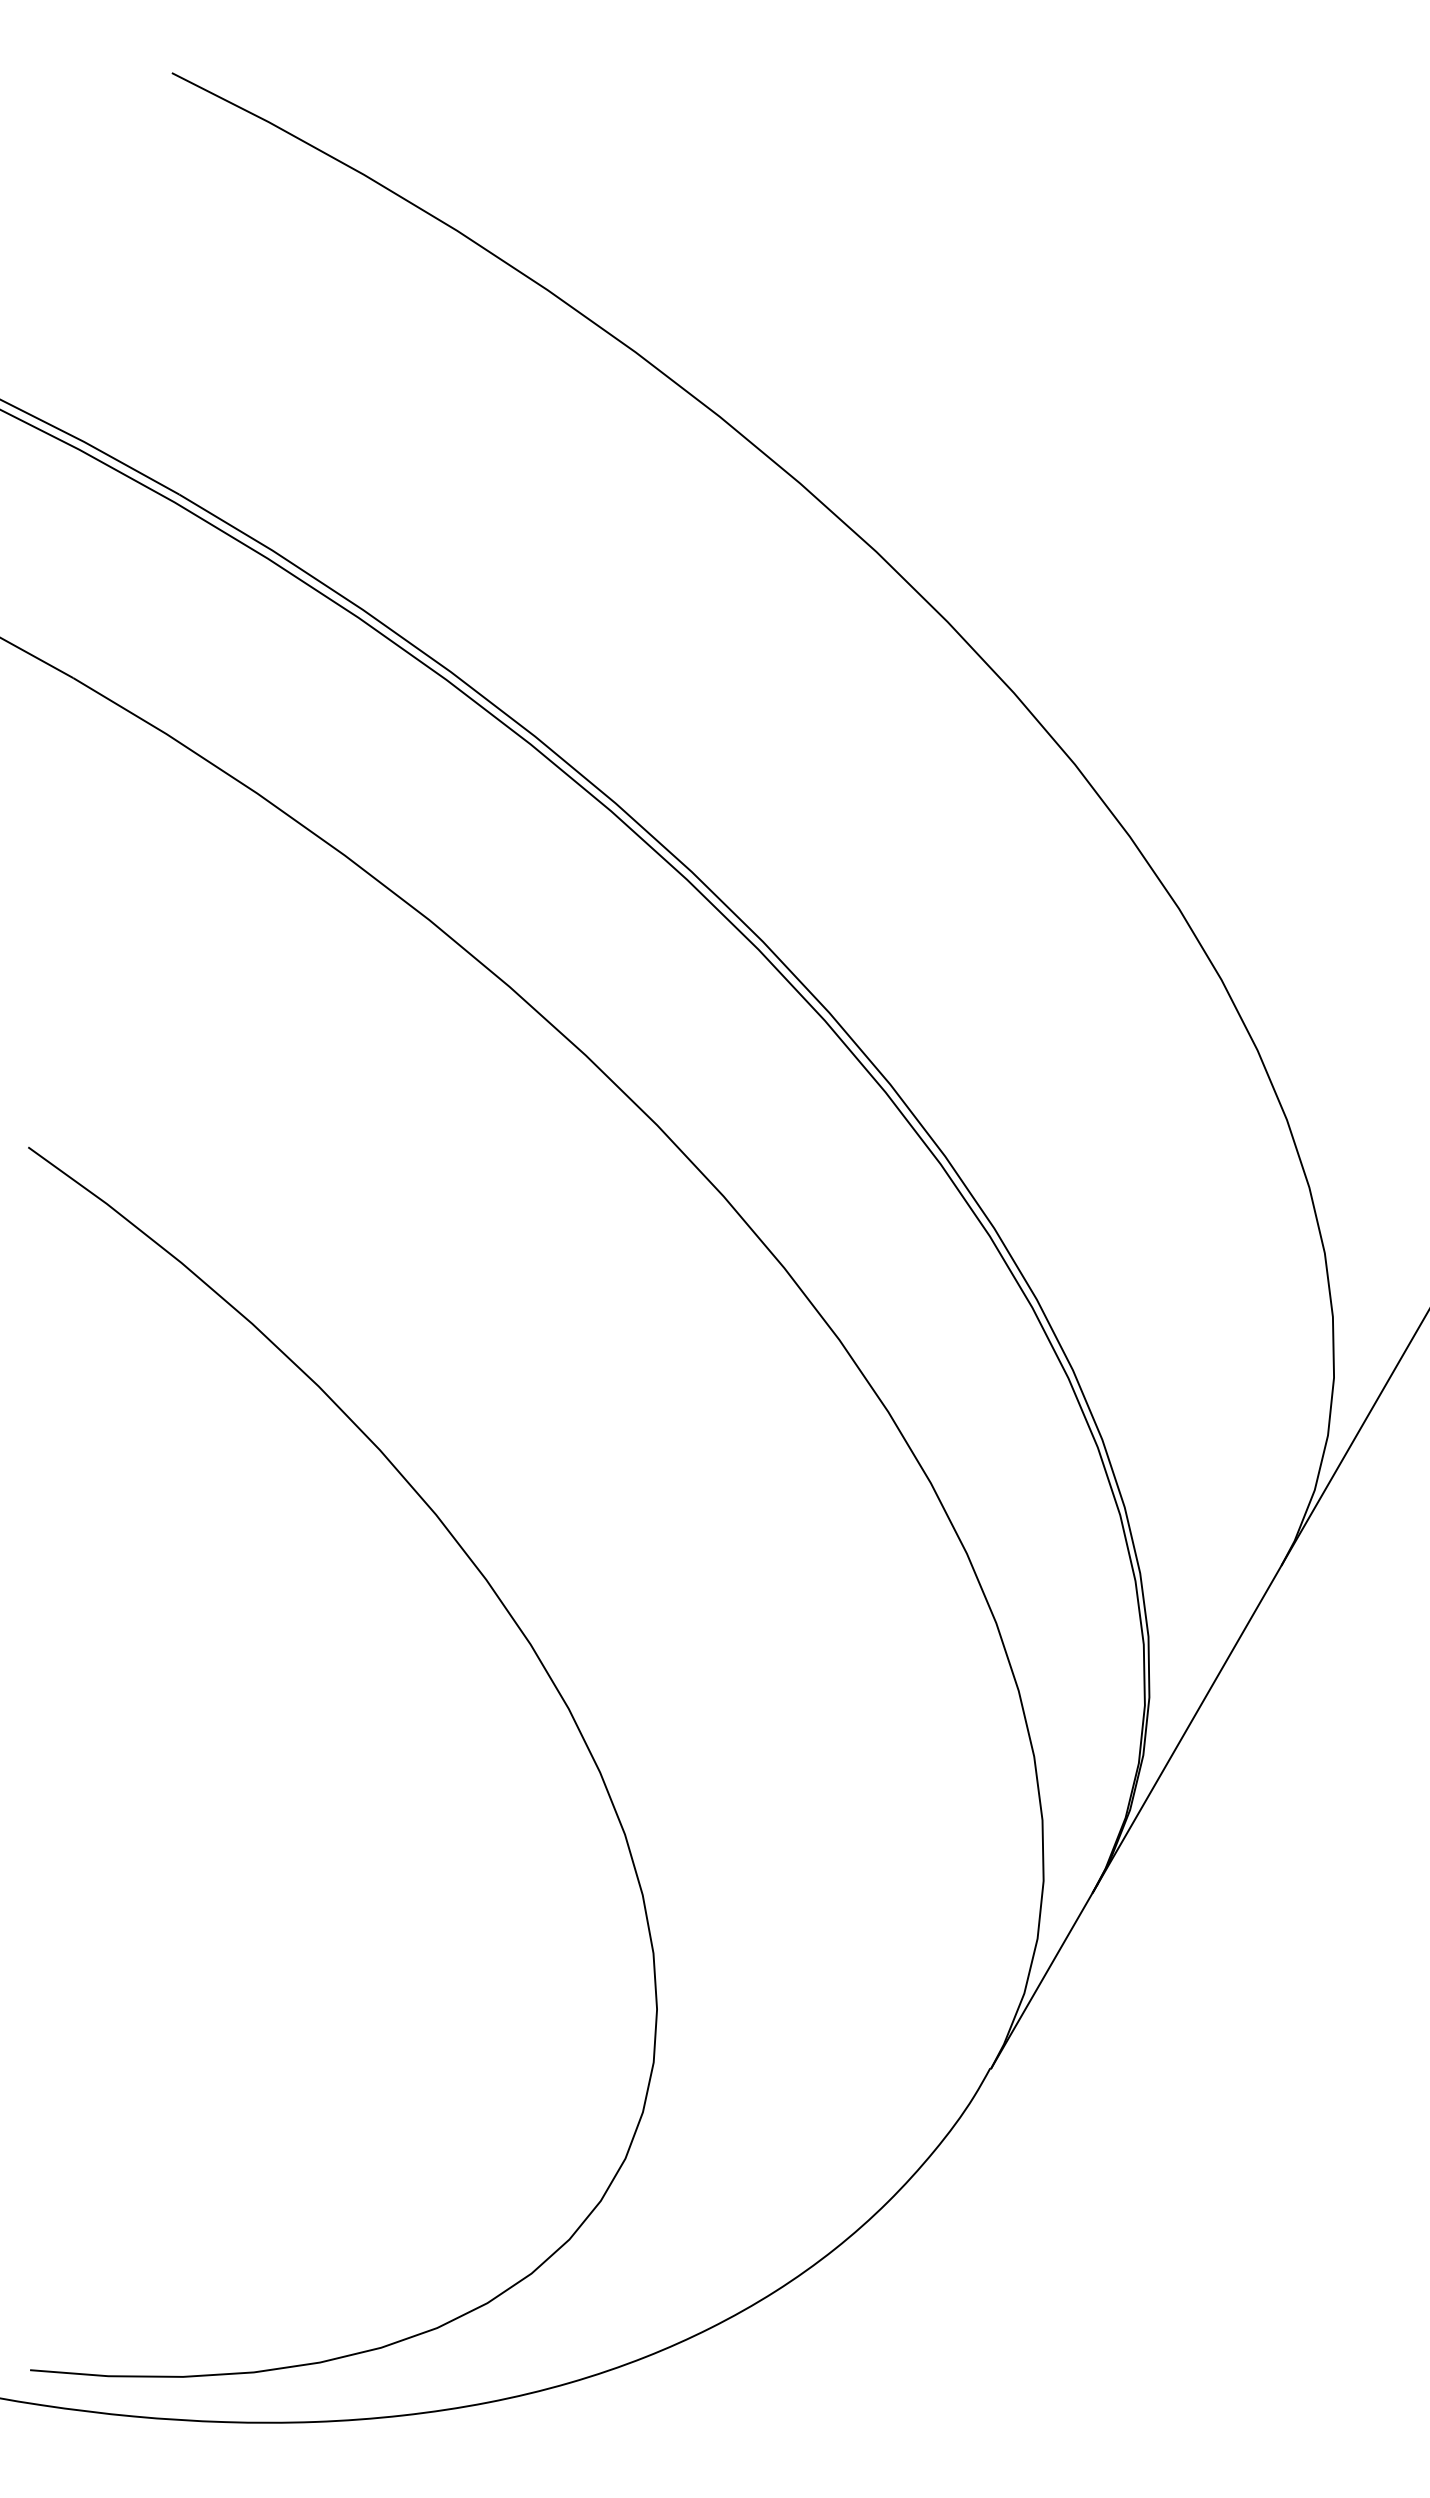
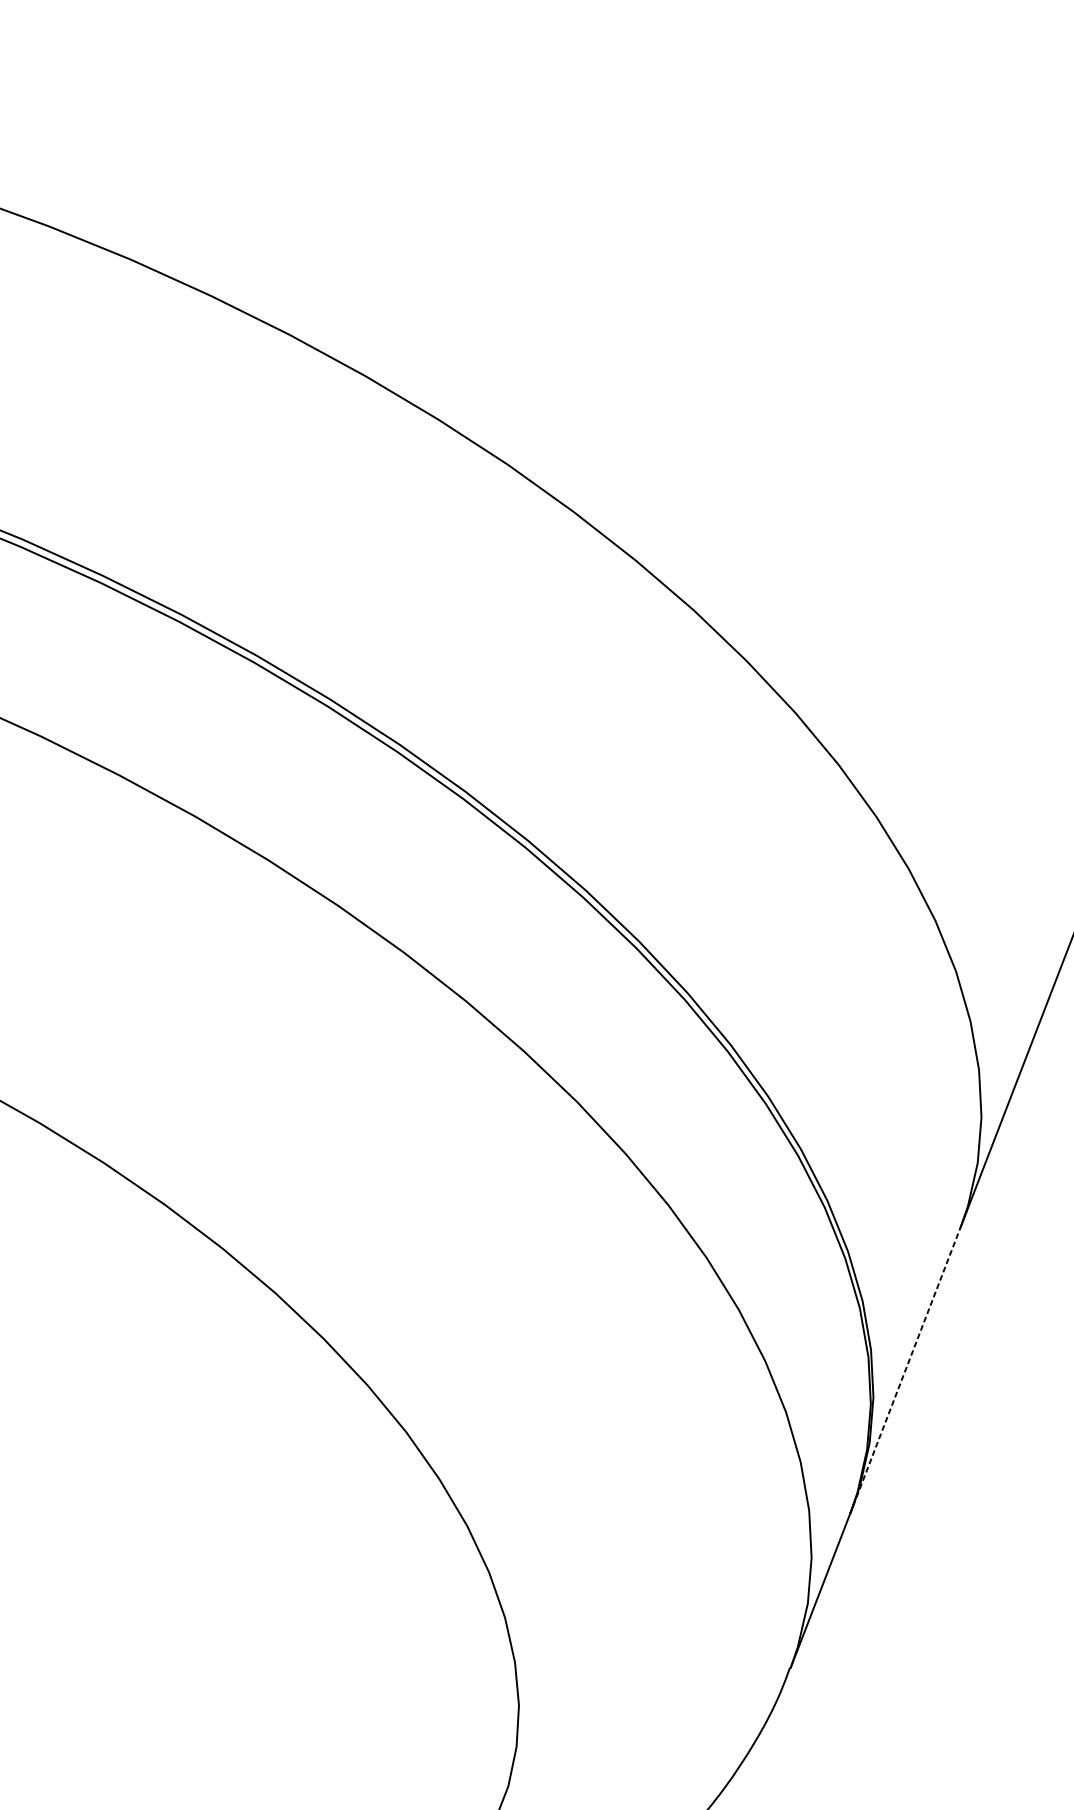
line: (1187, 1728) -> (905, 1370), solid -> dashed

